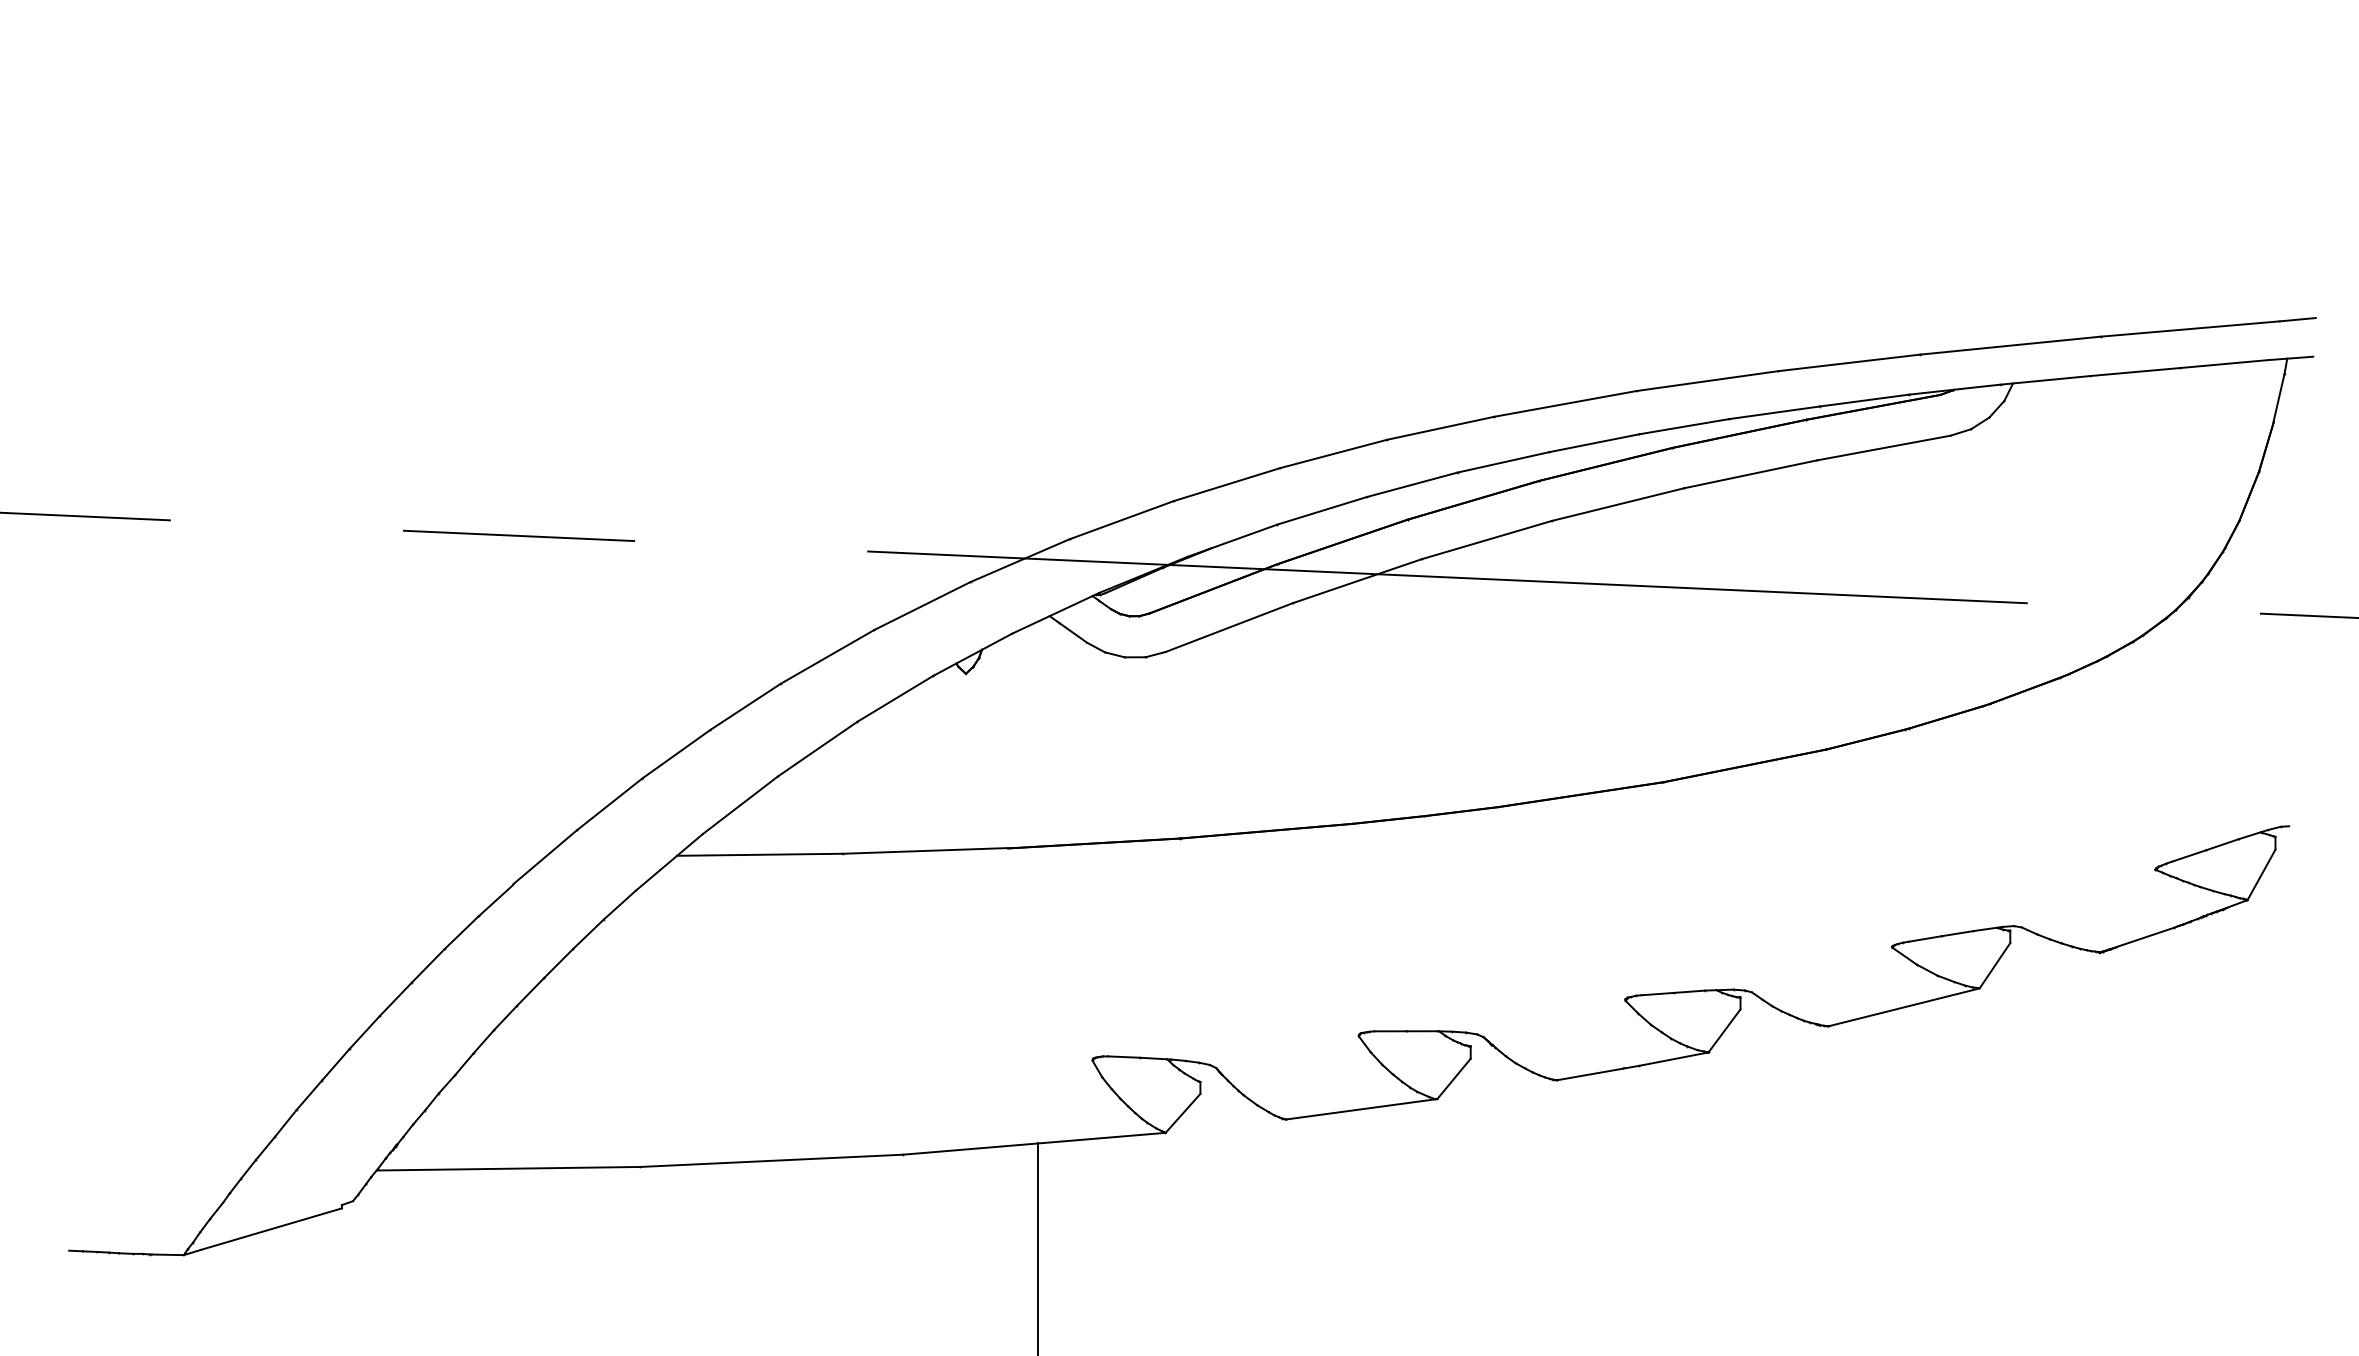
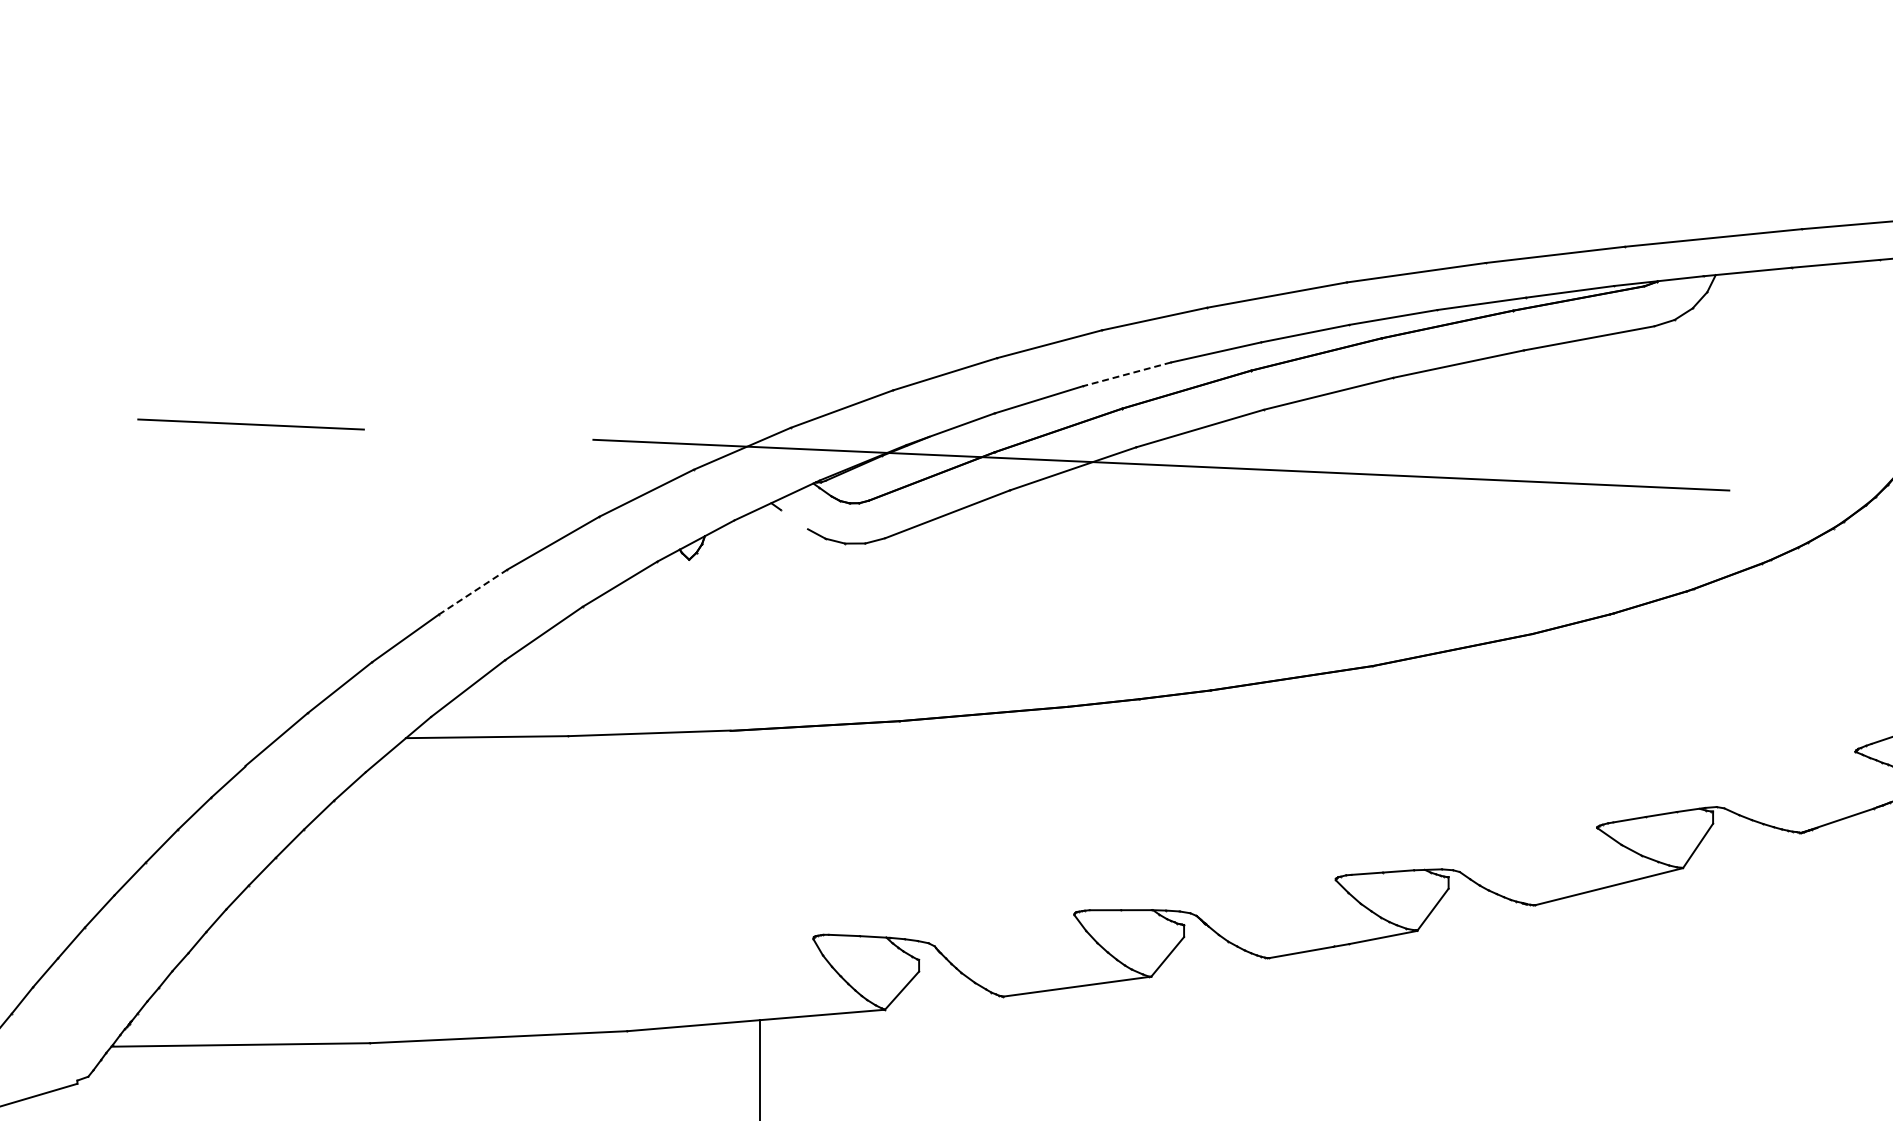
line: (1412, 484) -> (1127, 374), solid -> dashed
line: (1073, 632) -> (794, 519), removed
line: (745, 706) -> (473, 591), solid -> dashed

